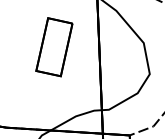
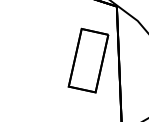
part: (54, 47) -> (88, 60), moved

